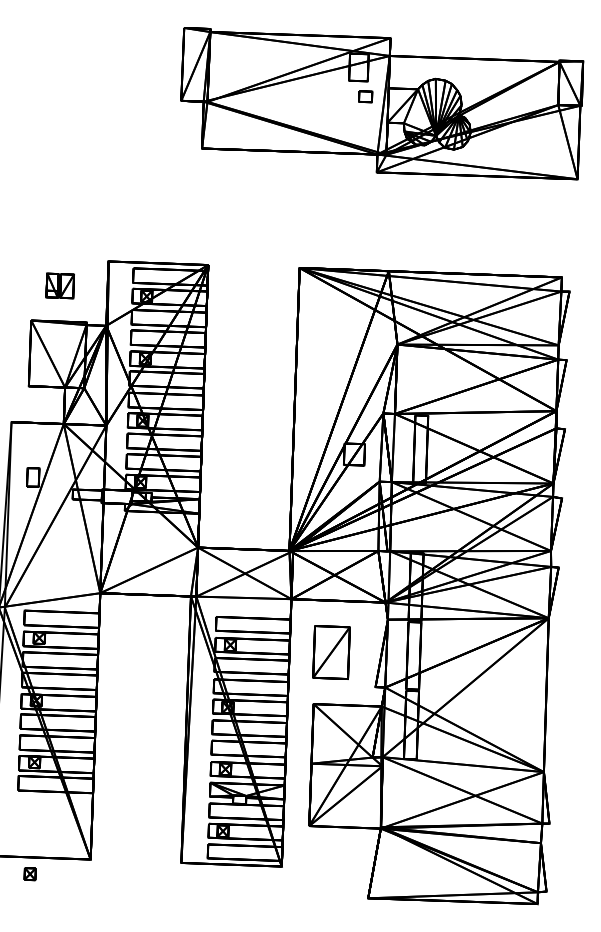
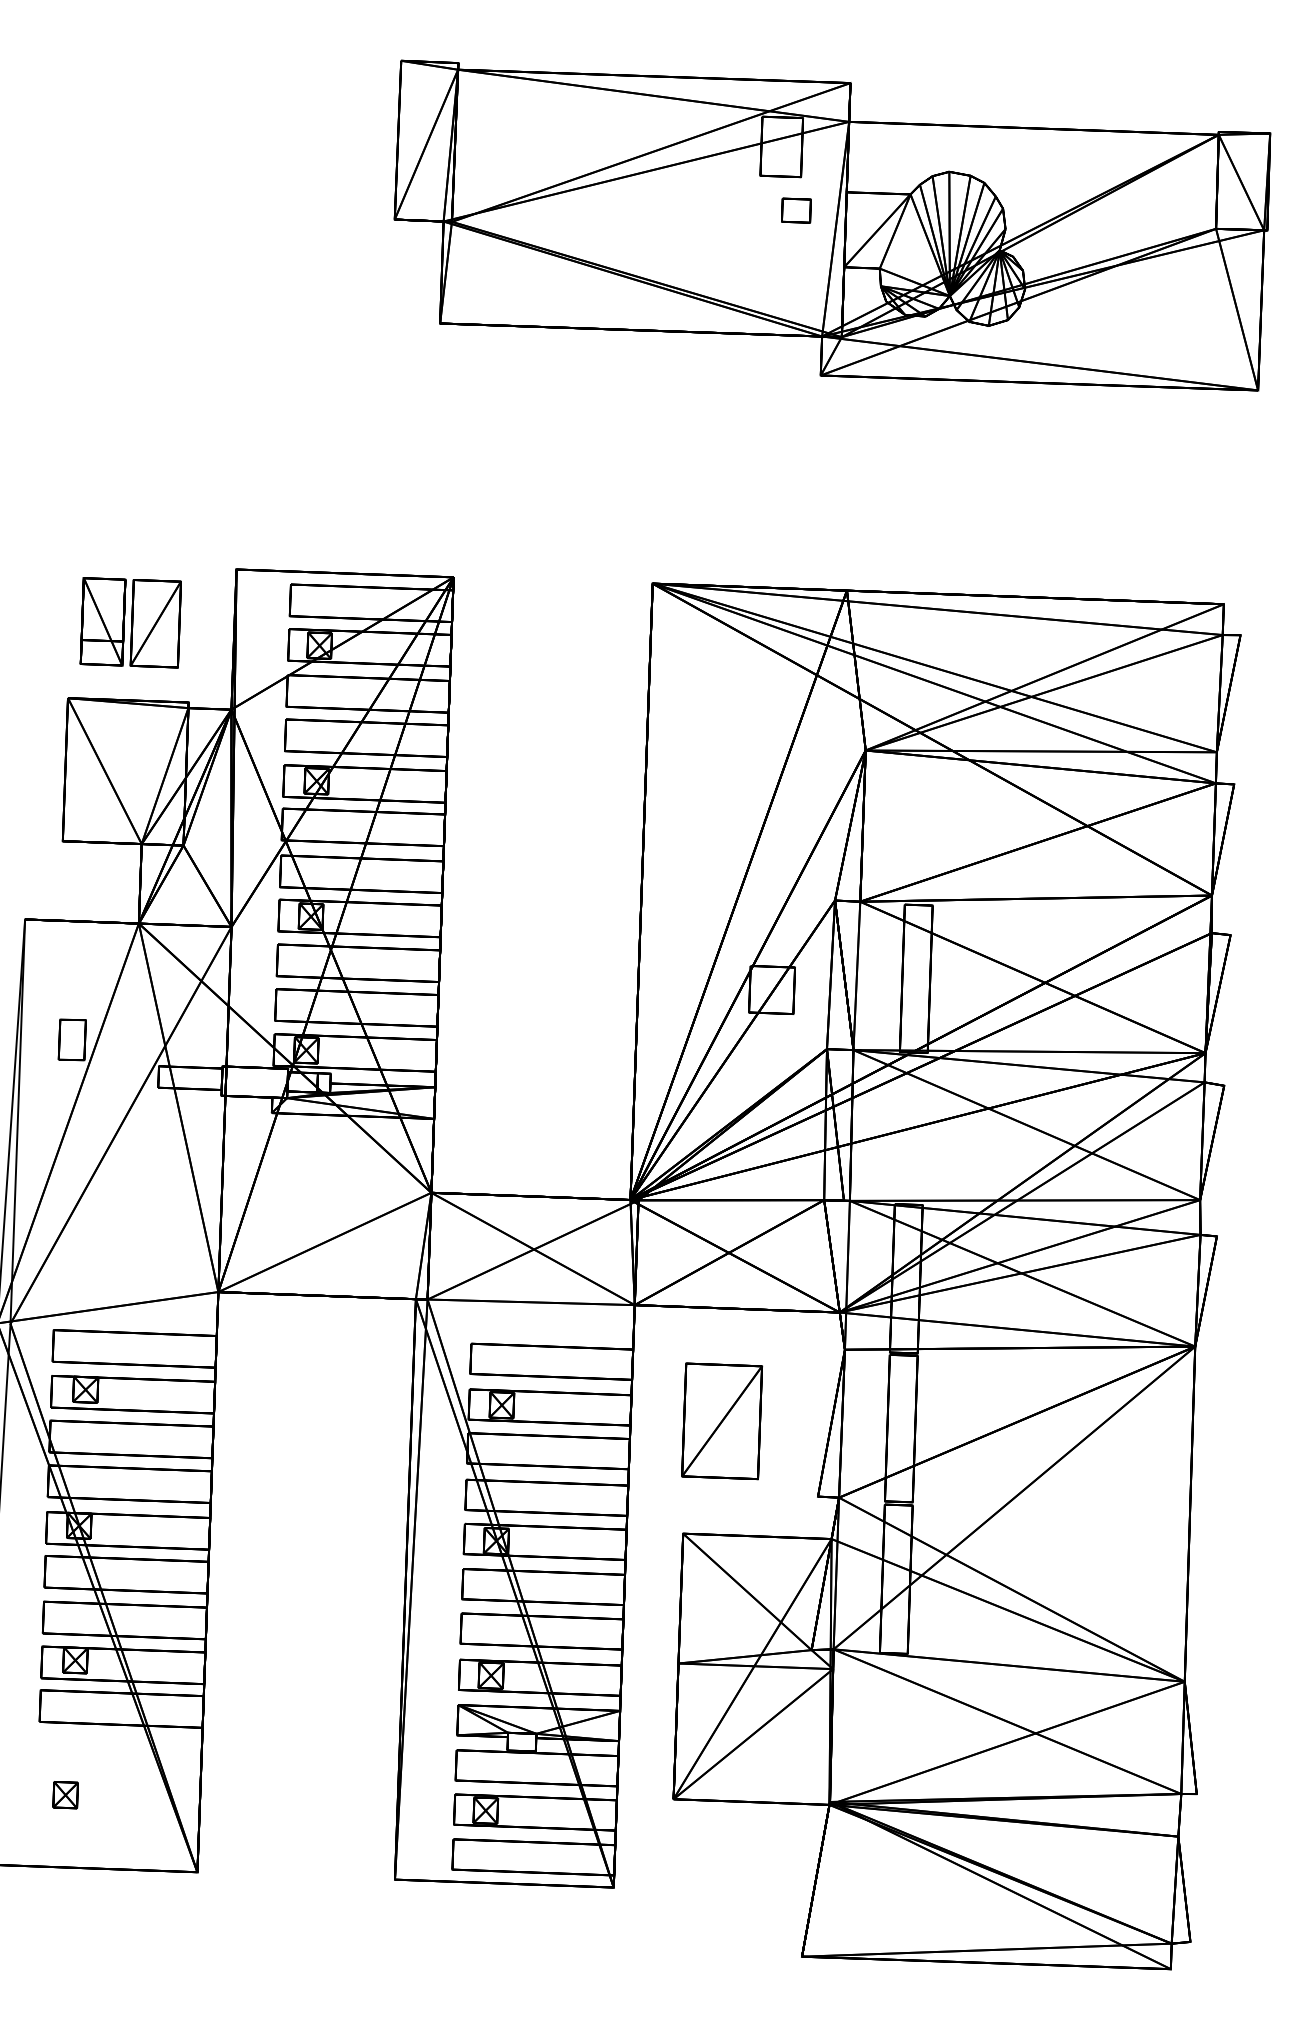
part: (60, 285) -> (131, 621), size x1.67
part: (29, 874) -> (64, 1795), moved

